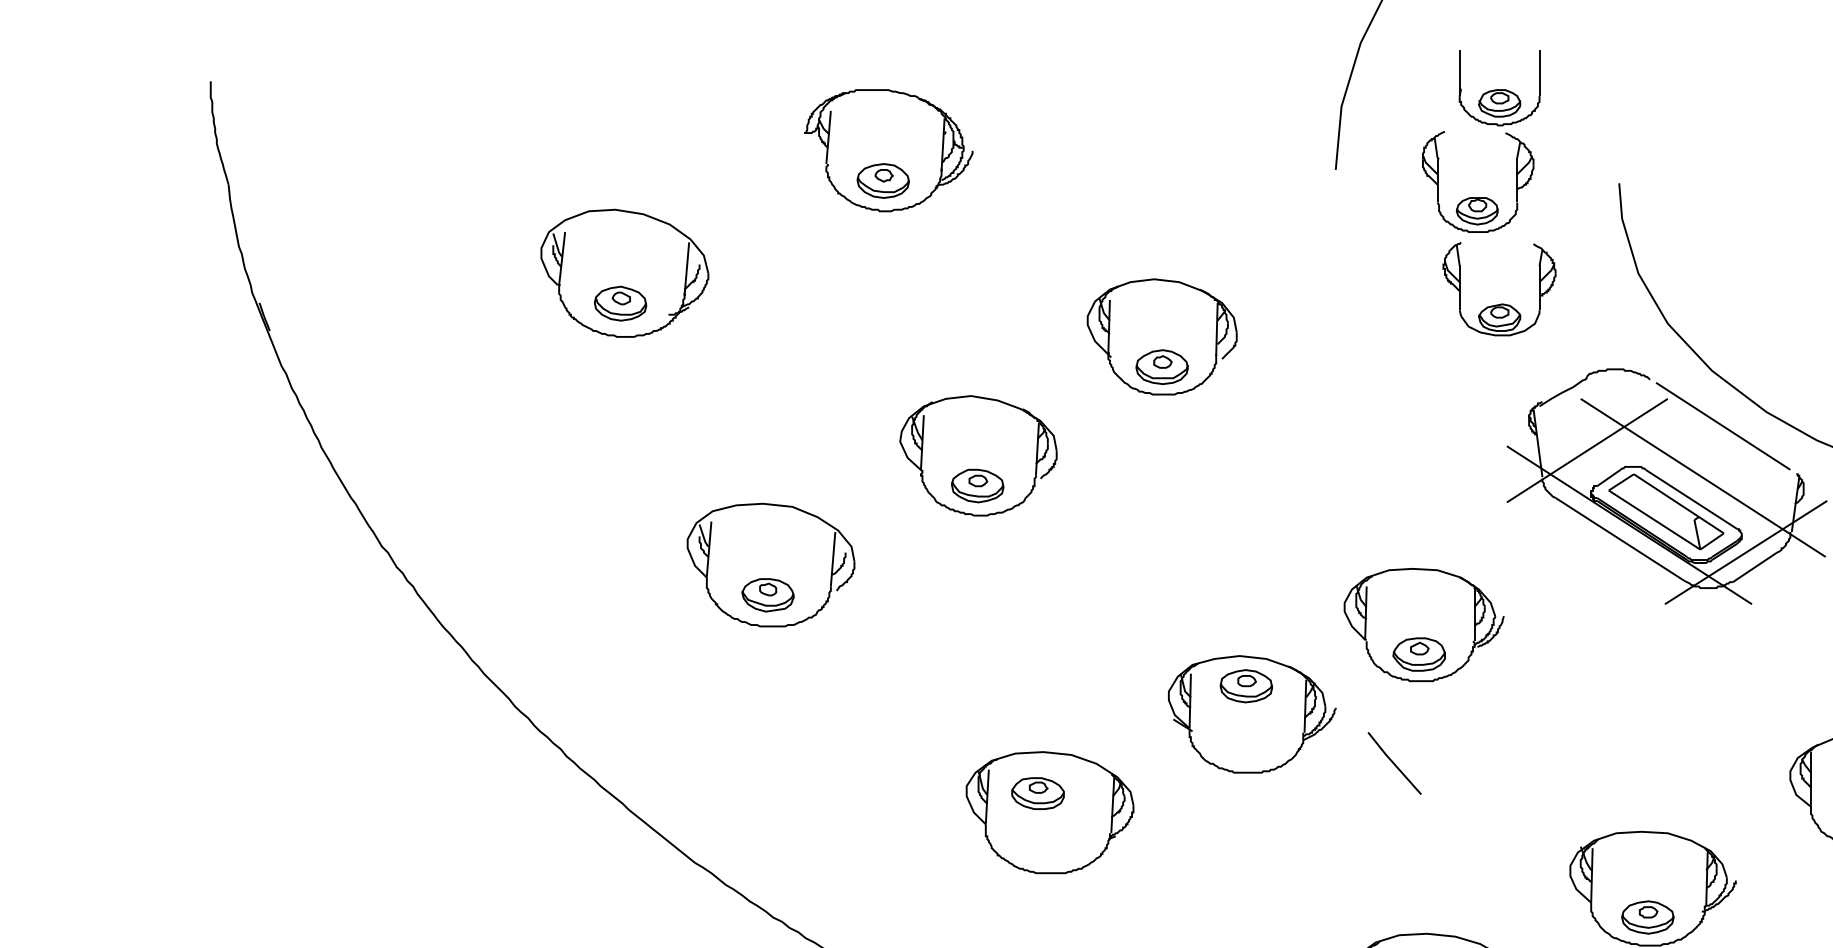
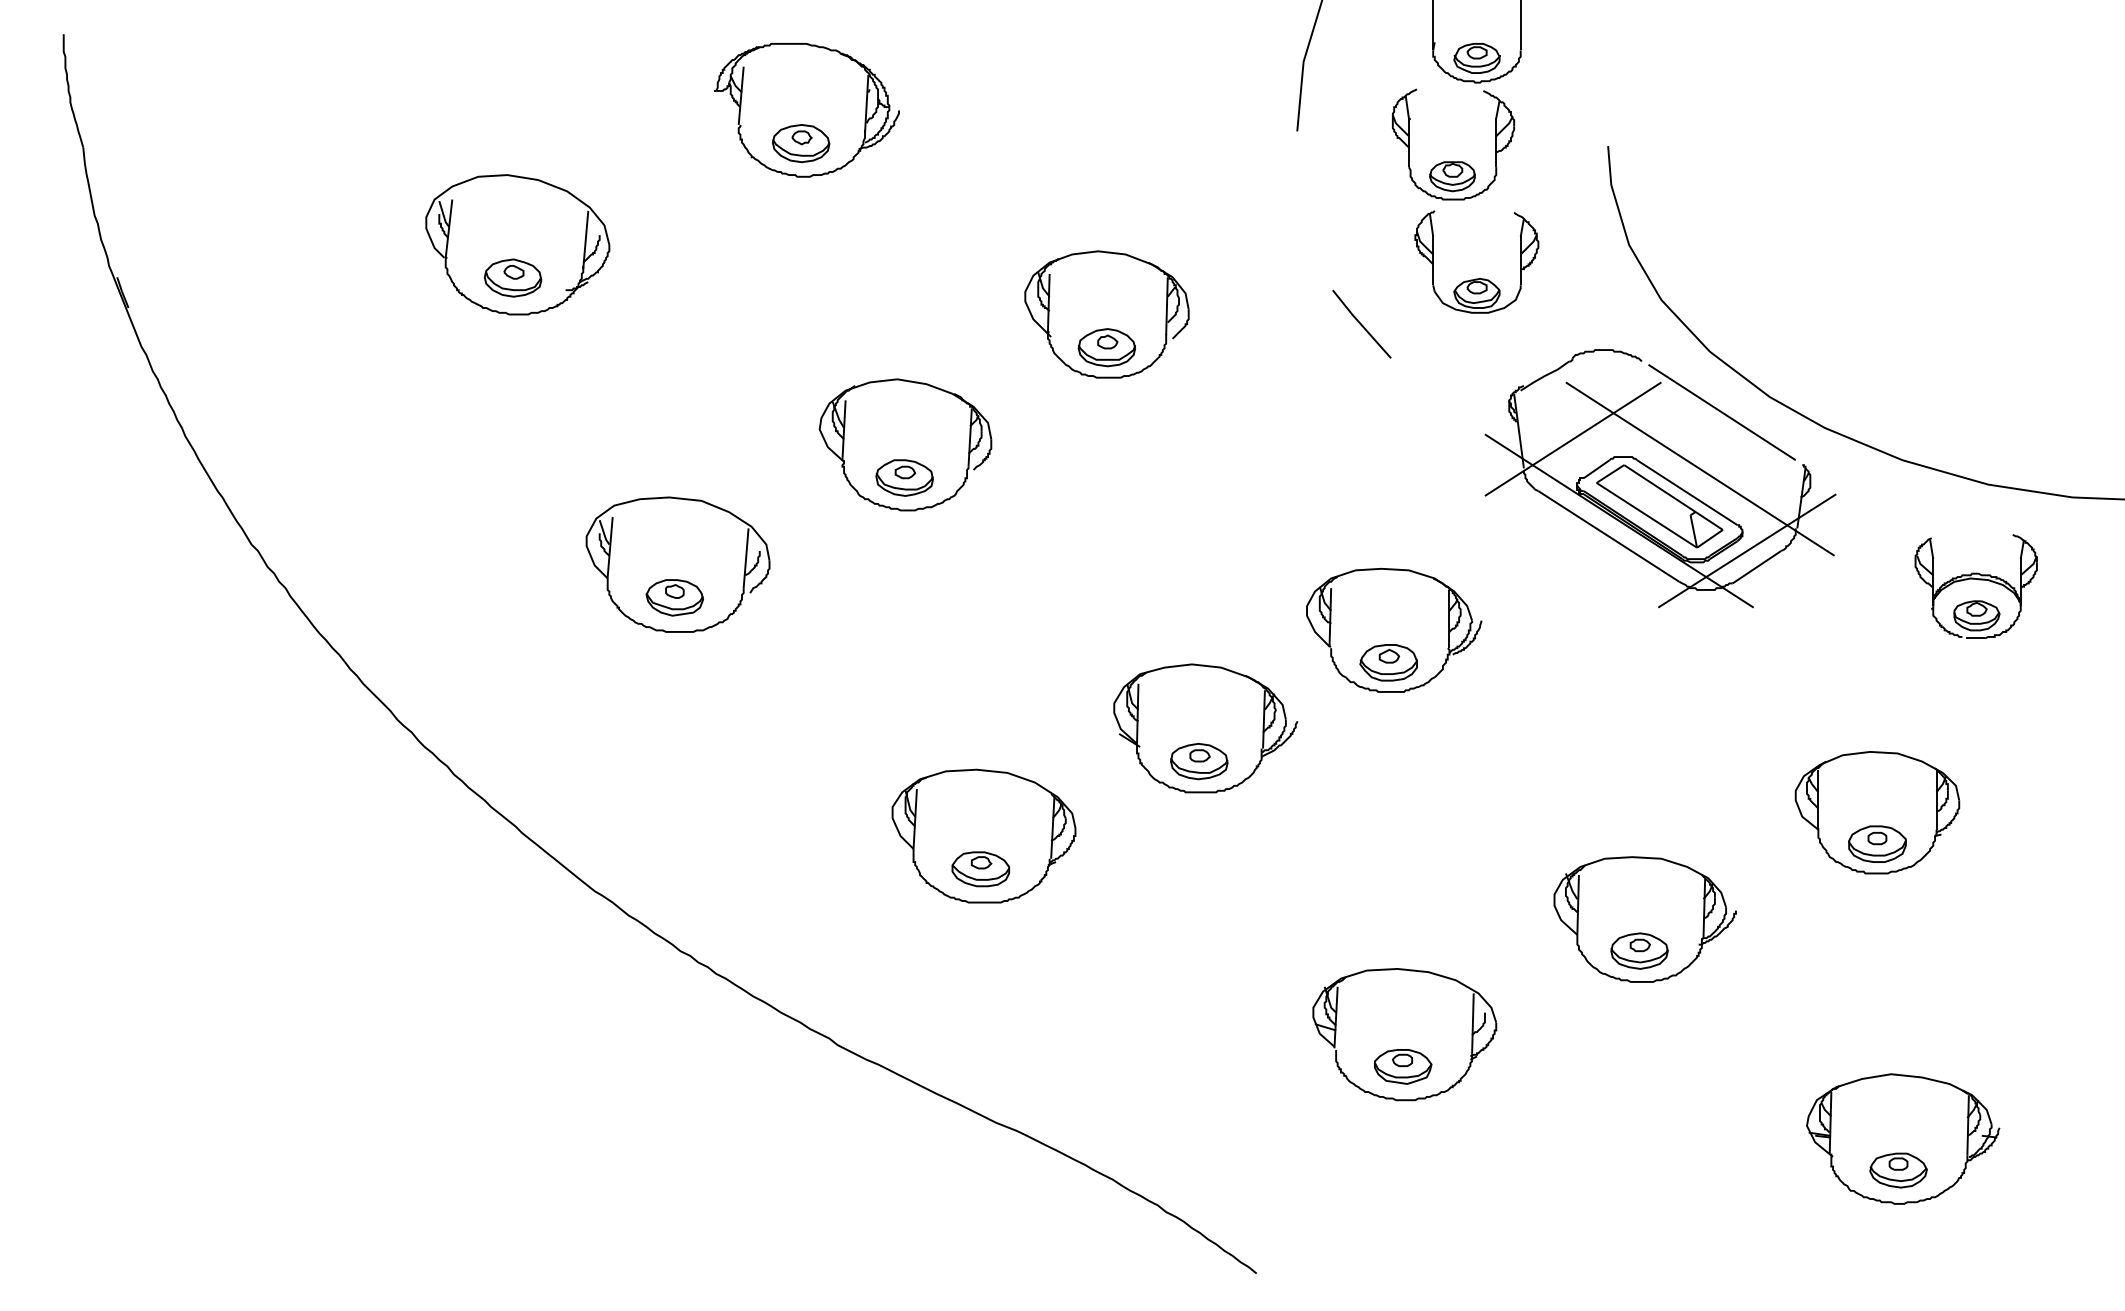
part: (1246, 686) -> (1199, 761), moved
line: (1394, 762) -> (1361, 323), moved
part: (1037, 793) -> (980, 869), moved

